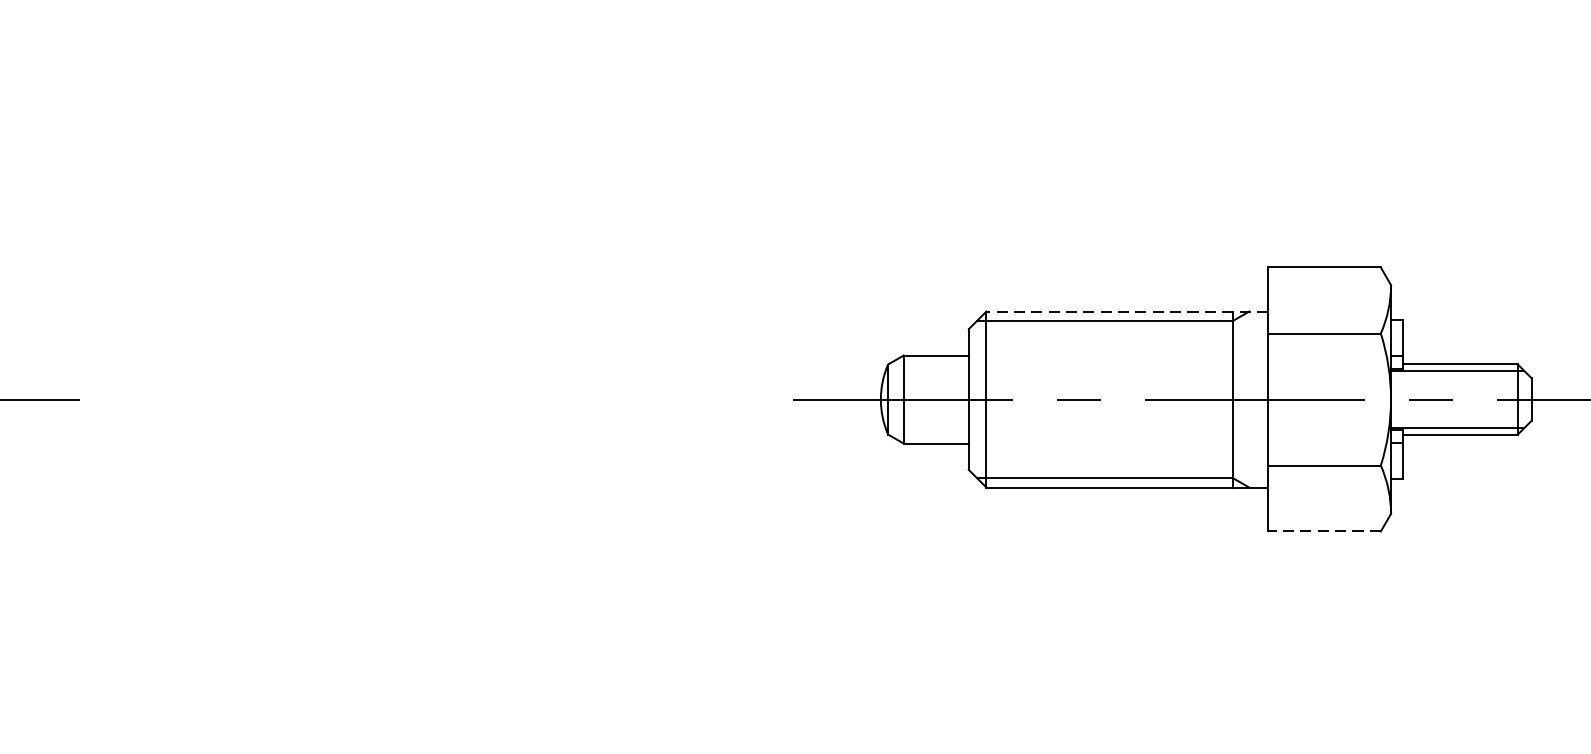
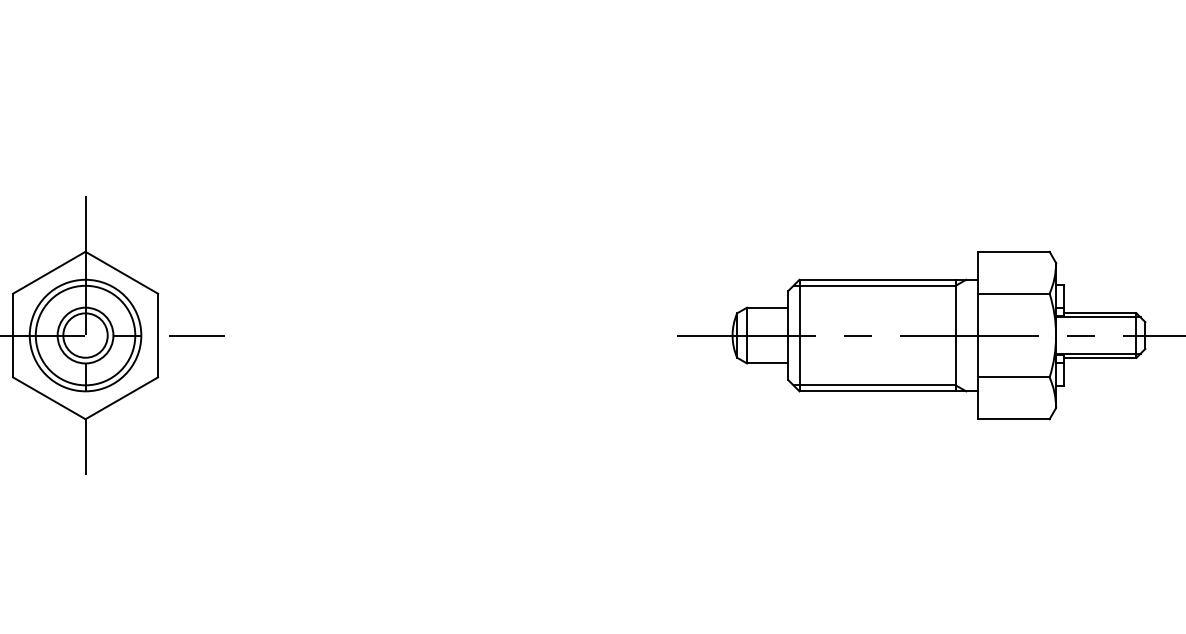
line: (1126, 311) -> (888, 279), dashed -> solid
line: (1323, 531) -> (1013, 419), dashed -> solid

